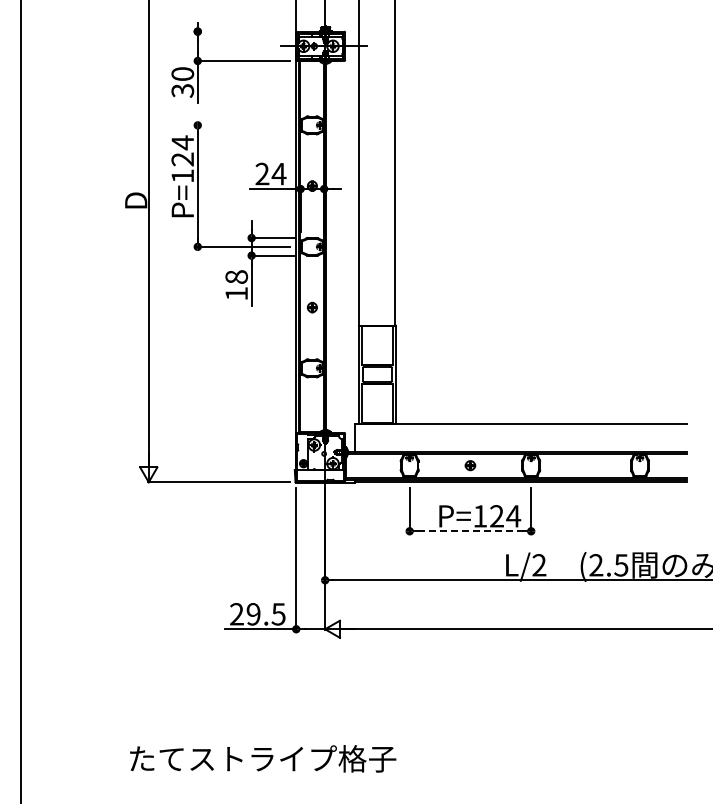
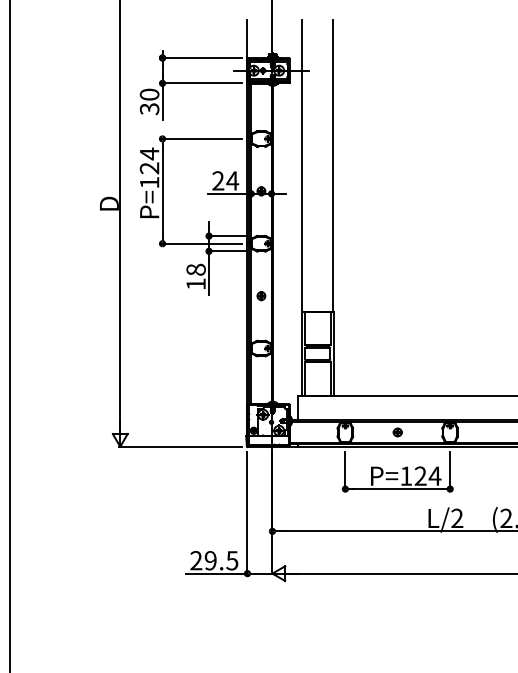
line: (242, 31) -> (201, 57), added
line: (242, 125) -> (201, 139), added
line: (470, 531) -> (397, 489), dashed -> solid

